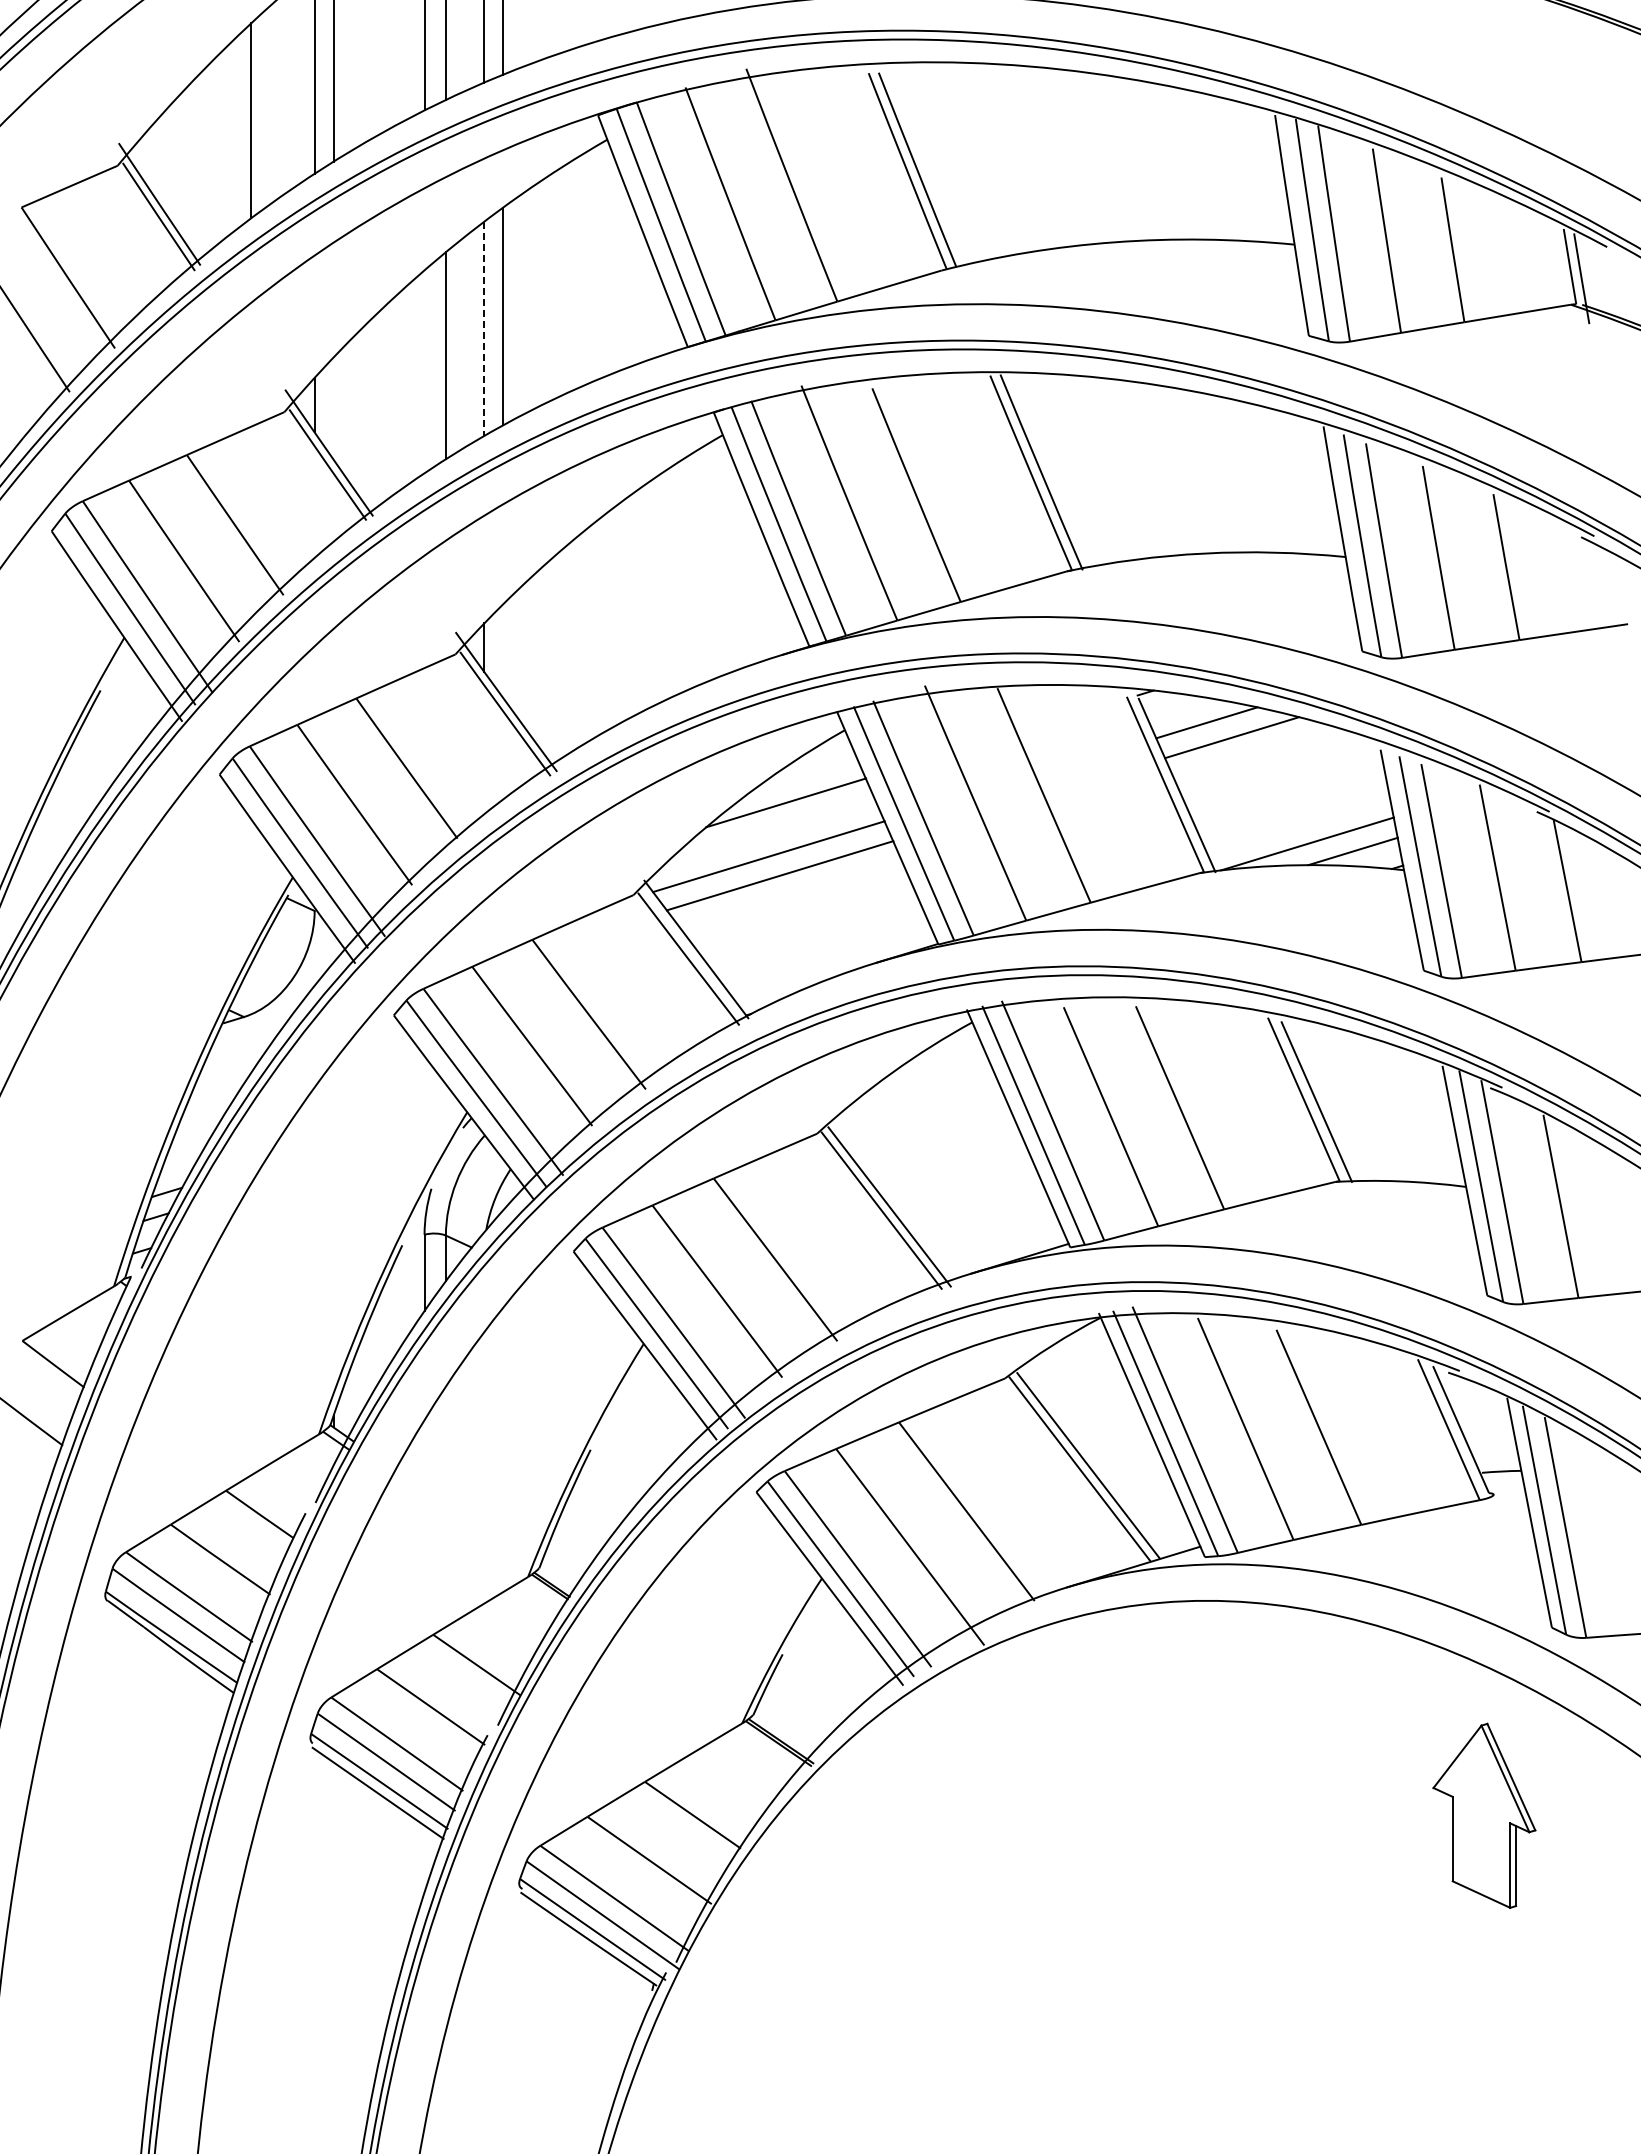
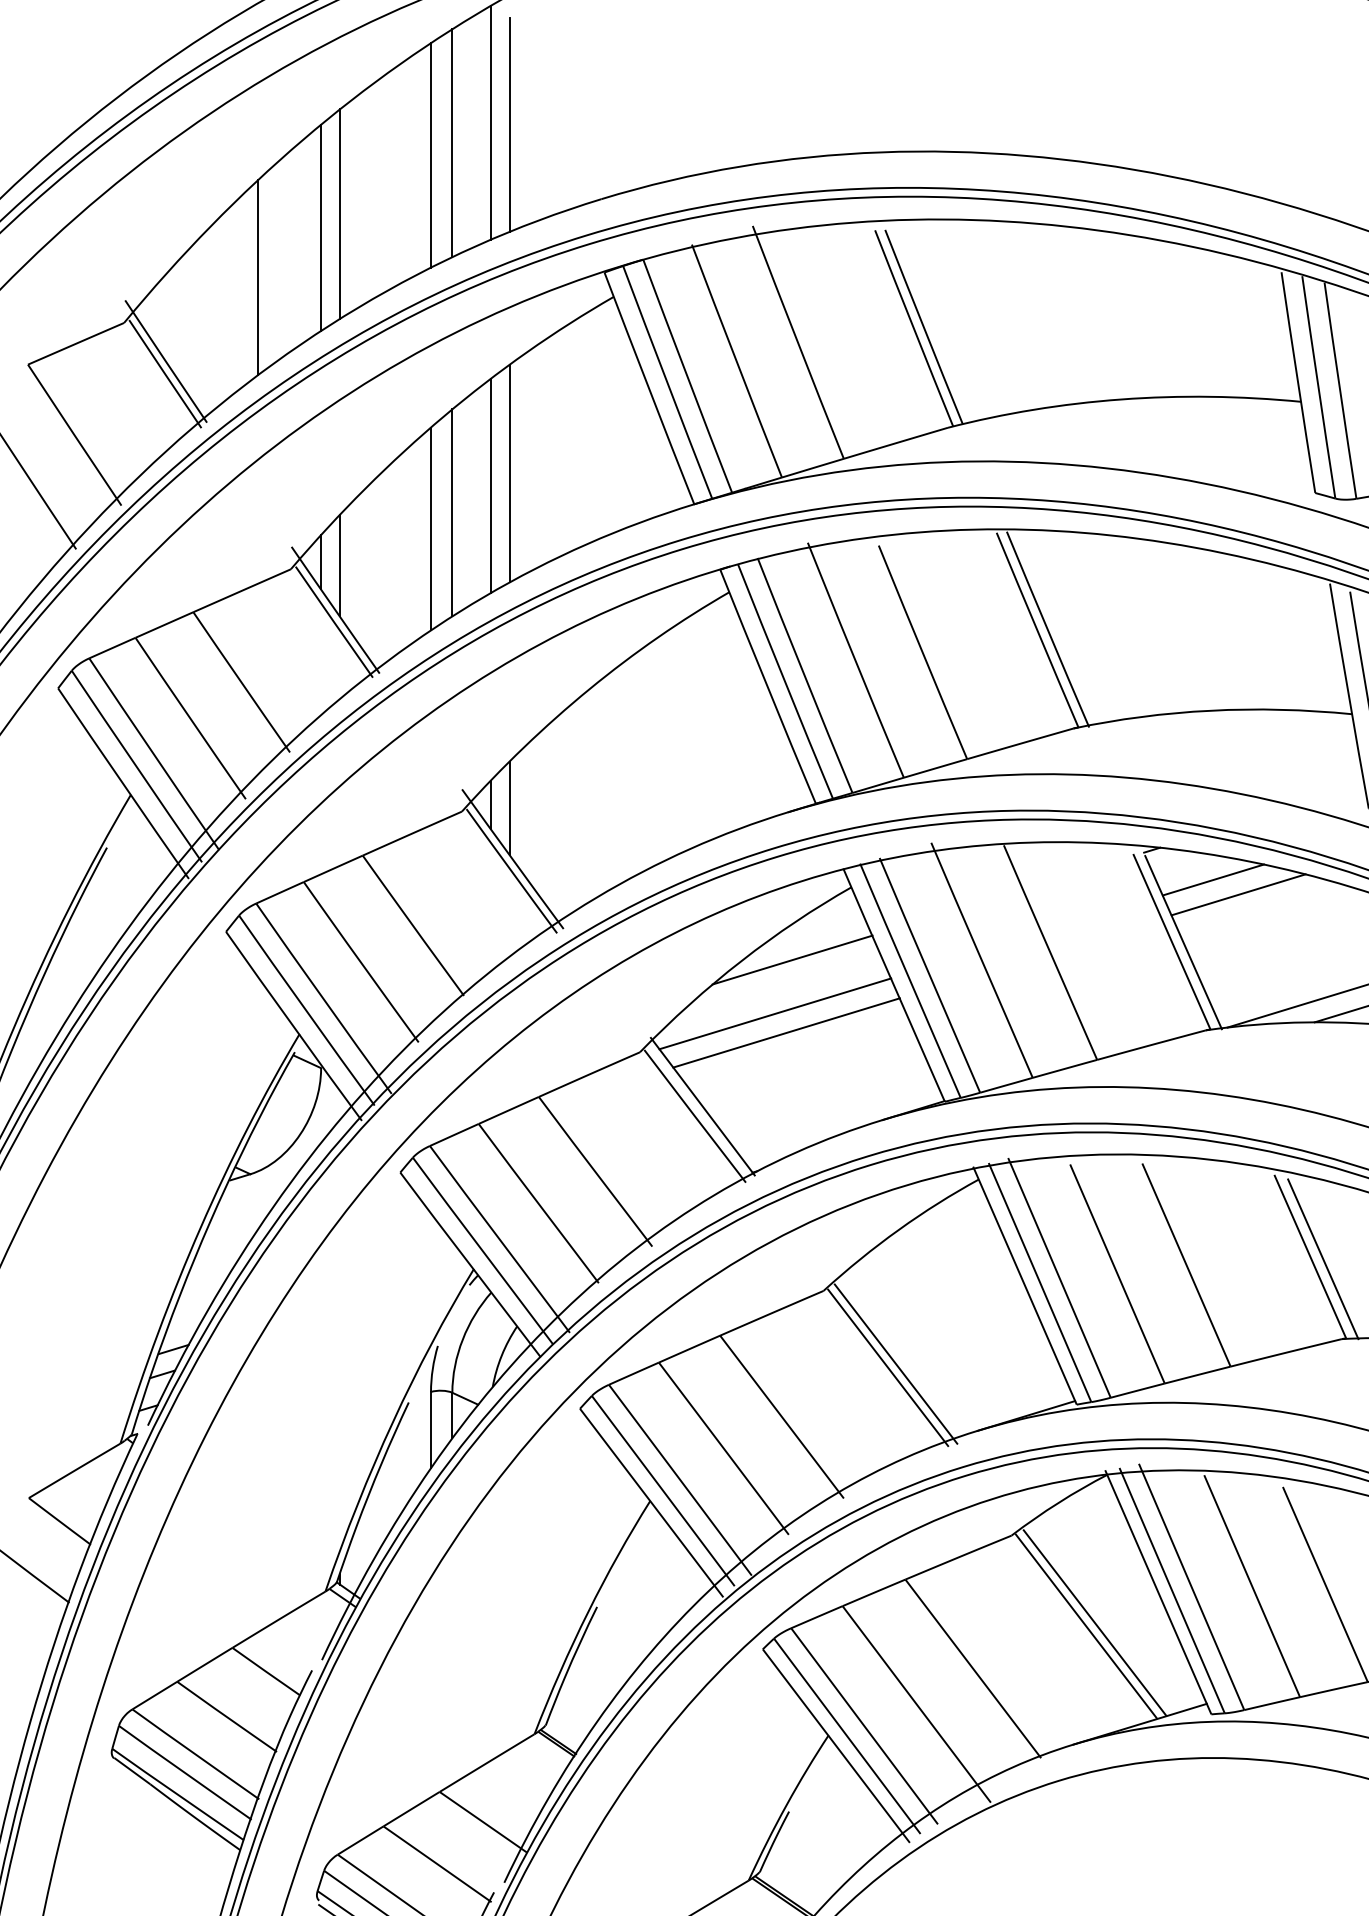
line: (484, 329) -> (490, 486), dashed -> solid
line: (424, 371) -> (430, 528), added
line: (333, 407) -> (339, 564), added
line: (503, 650) -> (509, 807), added

